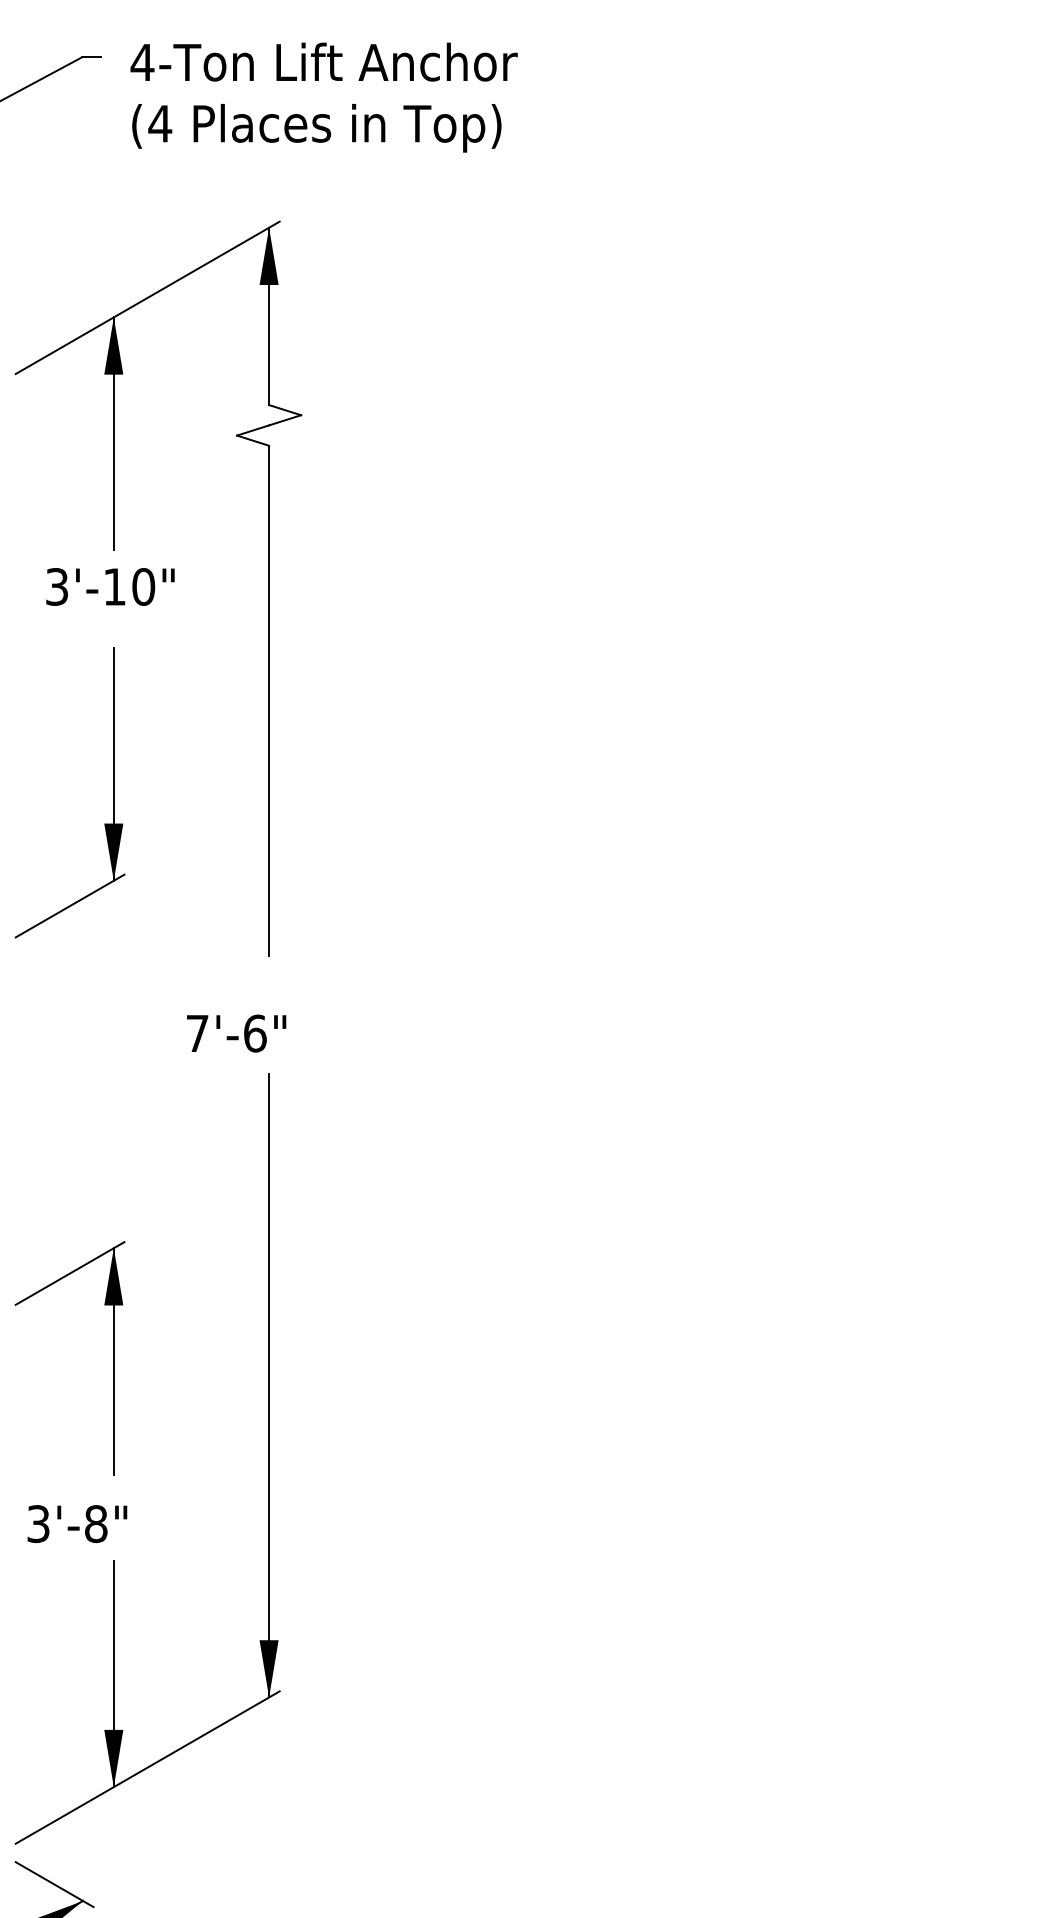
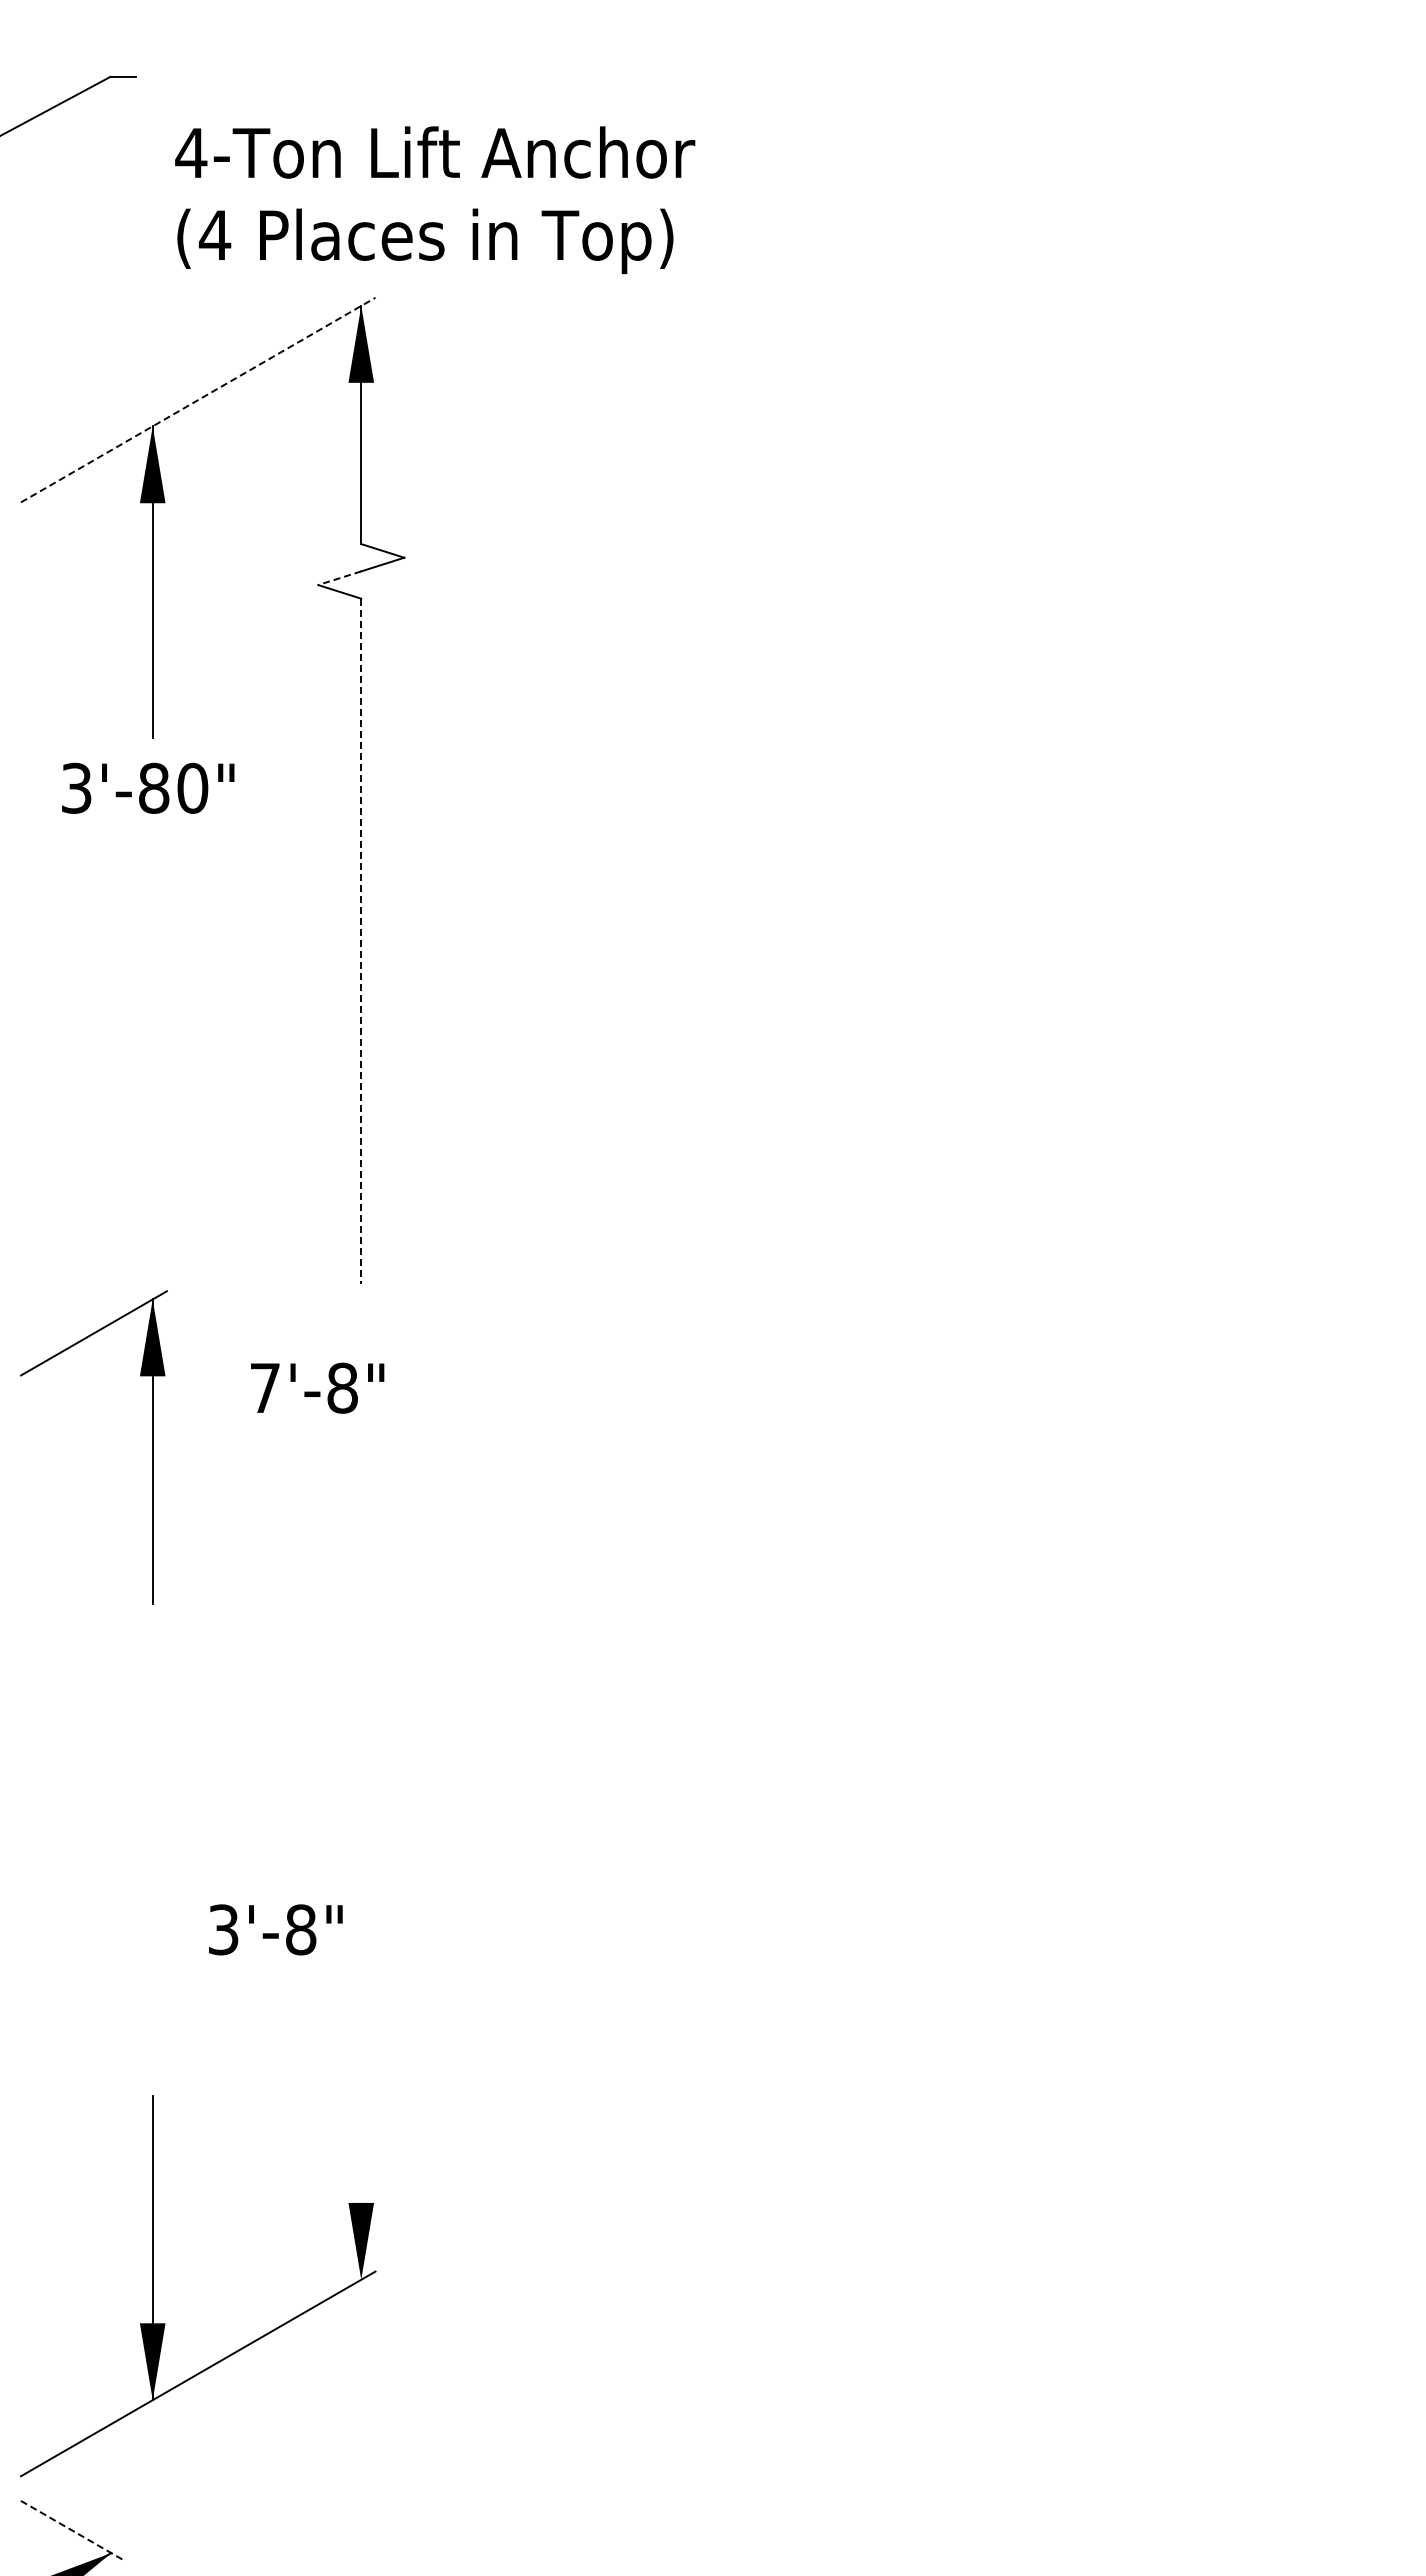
text: (324, 97) -> (435, 200), moved
line: (147, 298) -> (198, 400), solid -> dashed
line: (252, 430) -> (339, 578), solid -> dashed
text: (115, 586) -> (154, 787), 3'-10" -> 3'-80"
line: (269, 700) -> (361, 941), solid -> dashed
part: (113, 793) -> (152, 1065), removed
text: (255, 1033) -> (342, 1387), 7'-6" -> 7'-8"
part: (113, 1358) -> (152, 1447), moved
line: (269, 1385) -> (361, 1860), removed
text: (77, 1523) -> (275, 1929), moved
line: (54, 1884) -> (73, 2531), solid -> dashed

